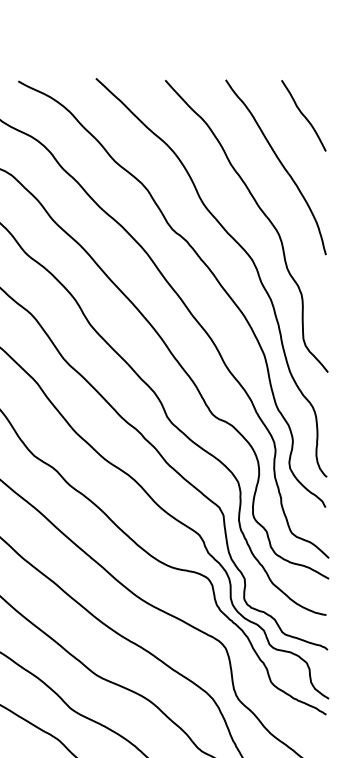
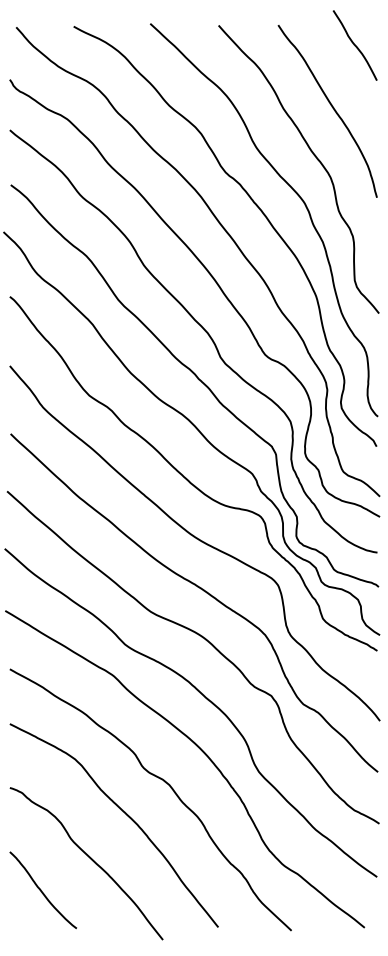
curve: (303, 115) -> (354, 45), moved

